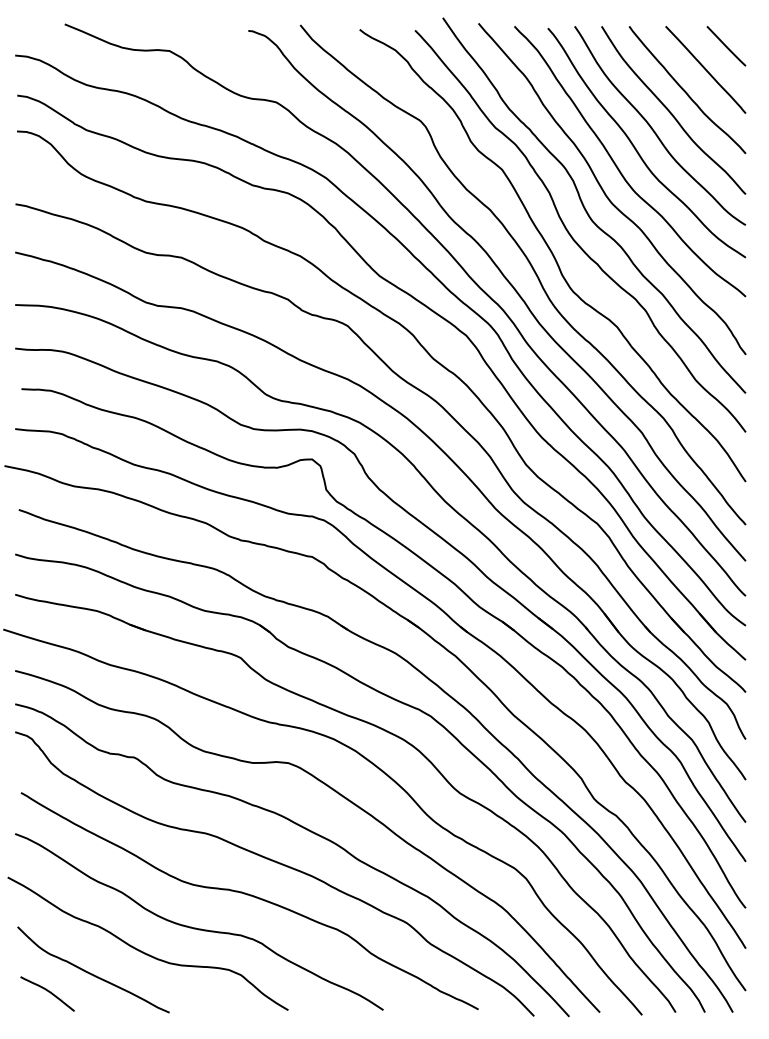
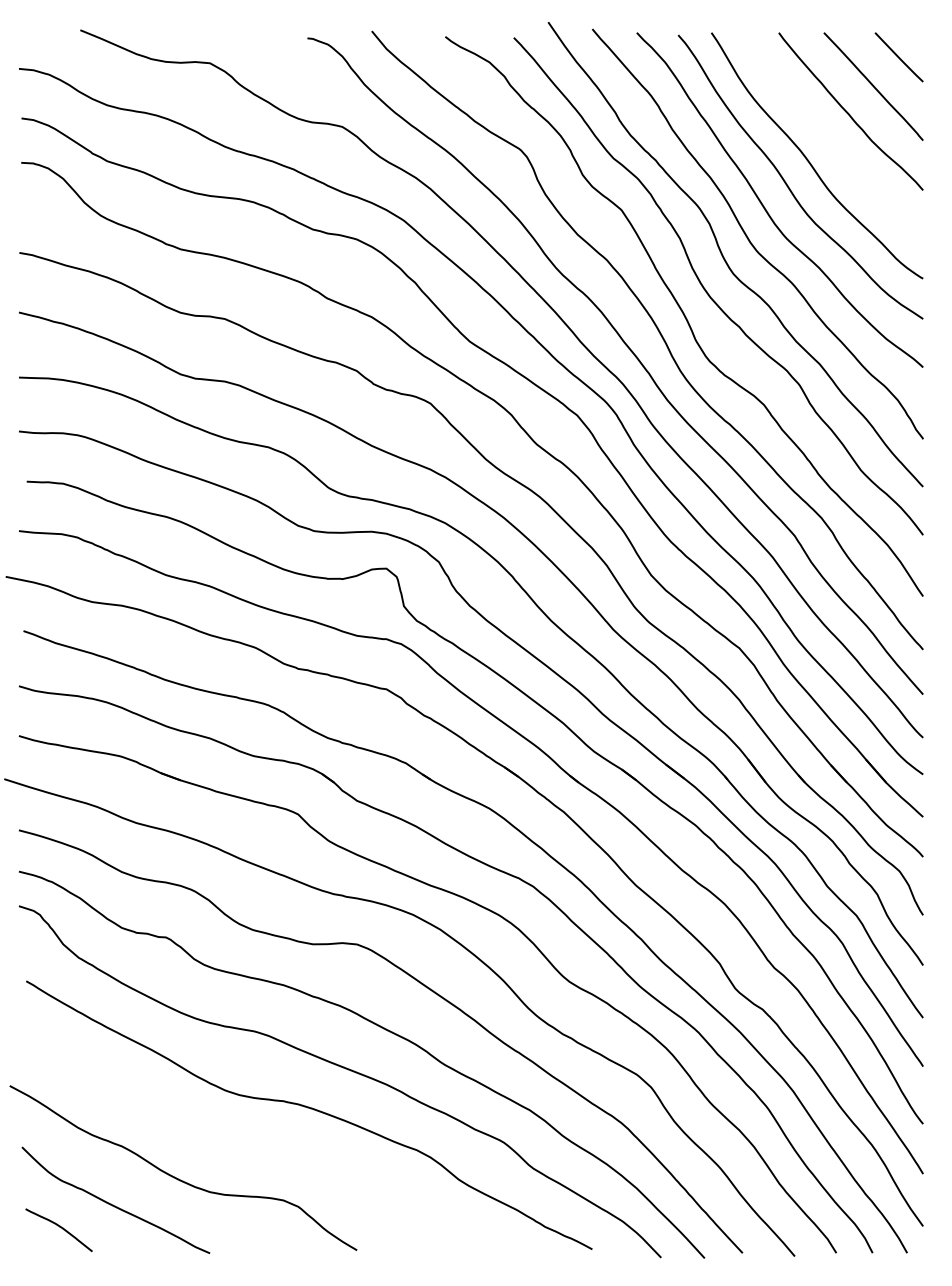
curve: (671, 112) -> (831, 139), removed
curve: (196, 927) -> (243, 1147), removed

